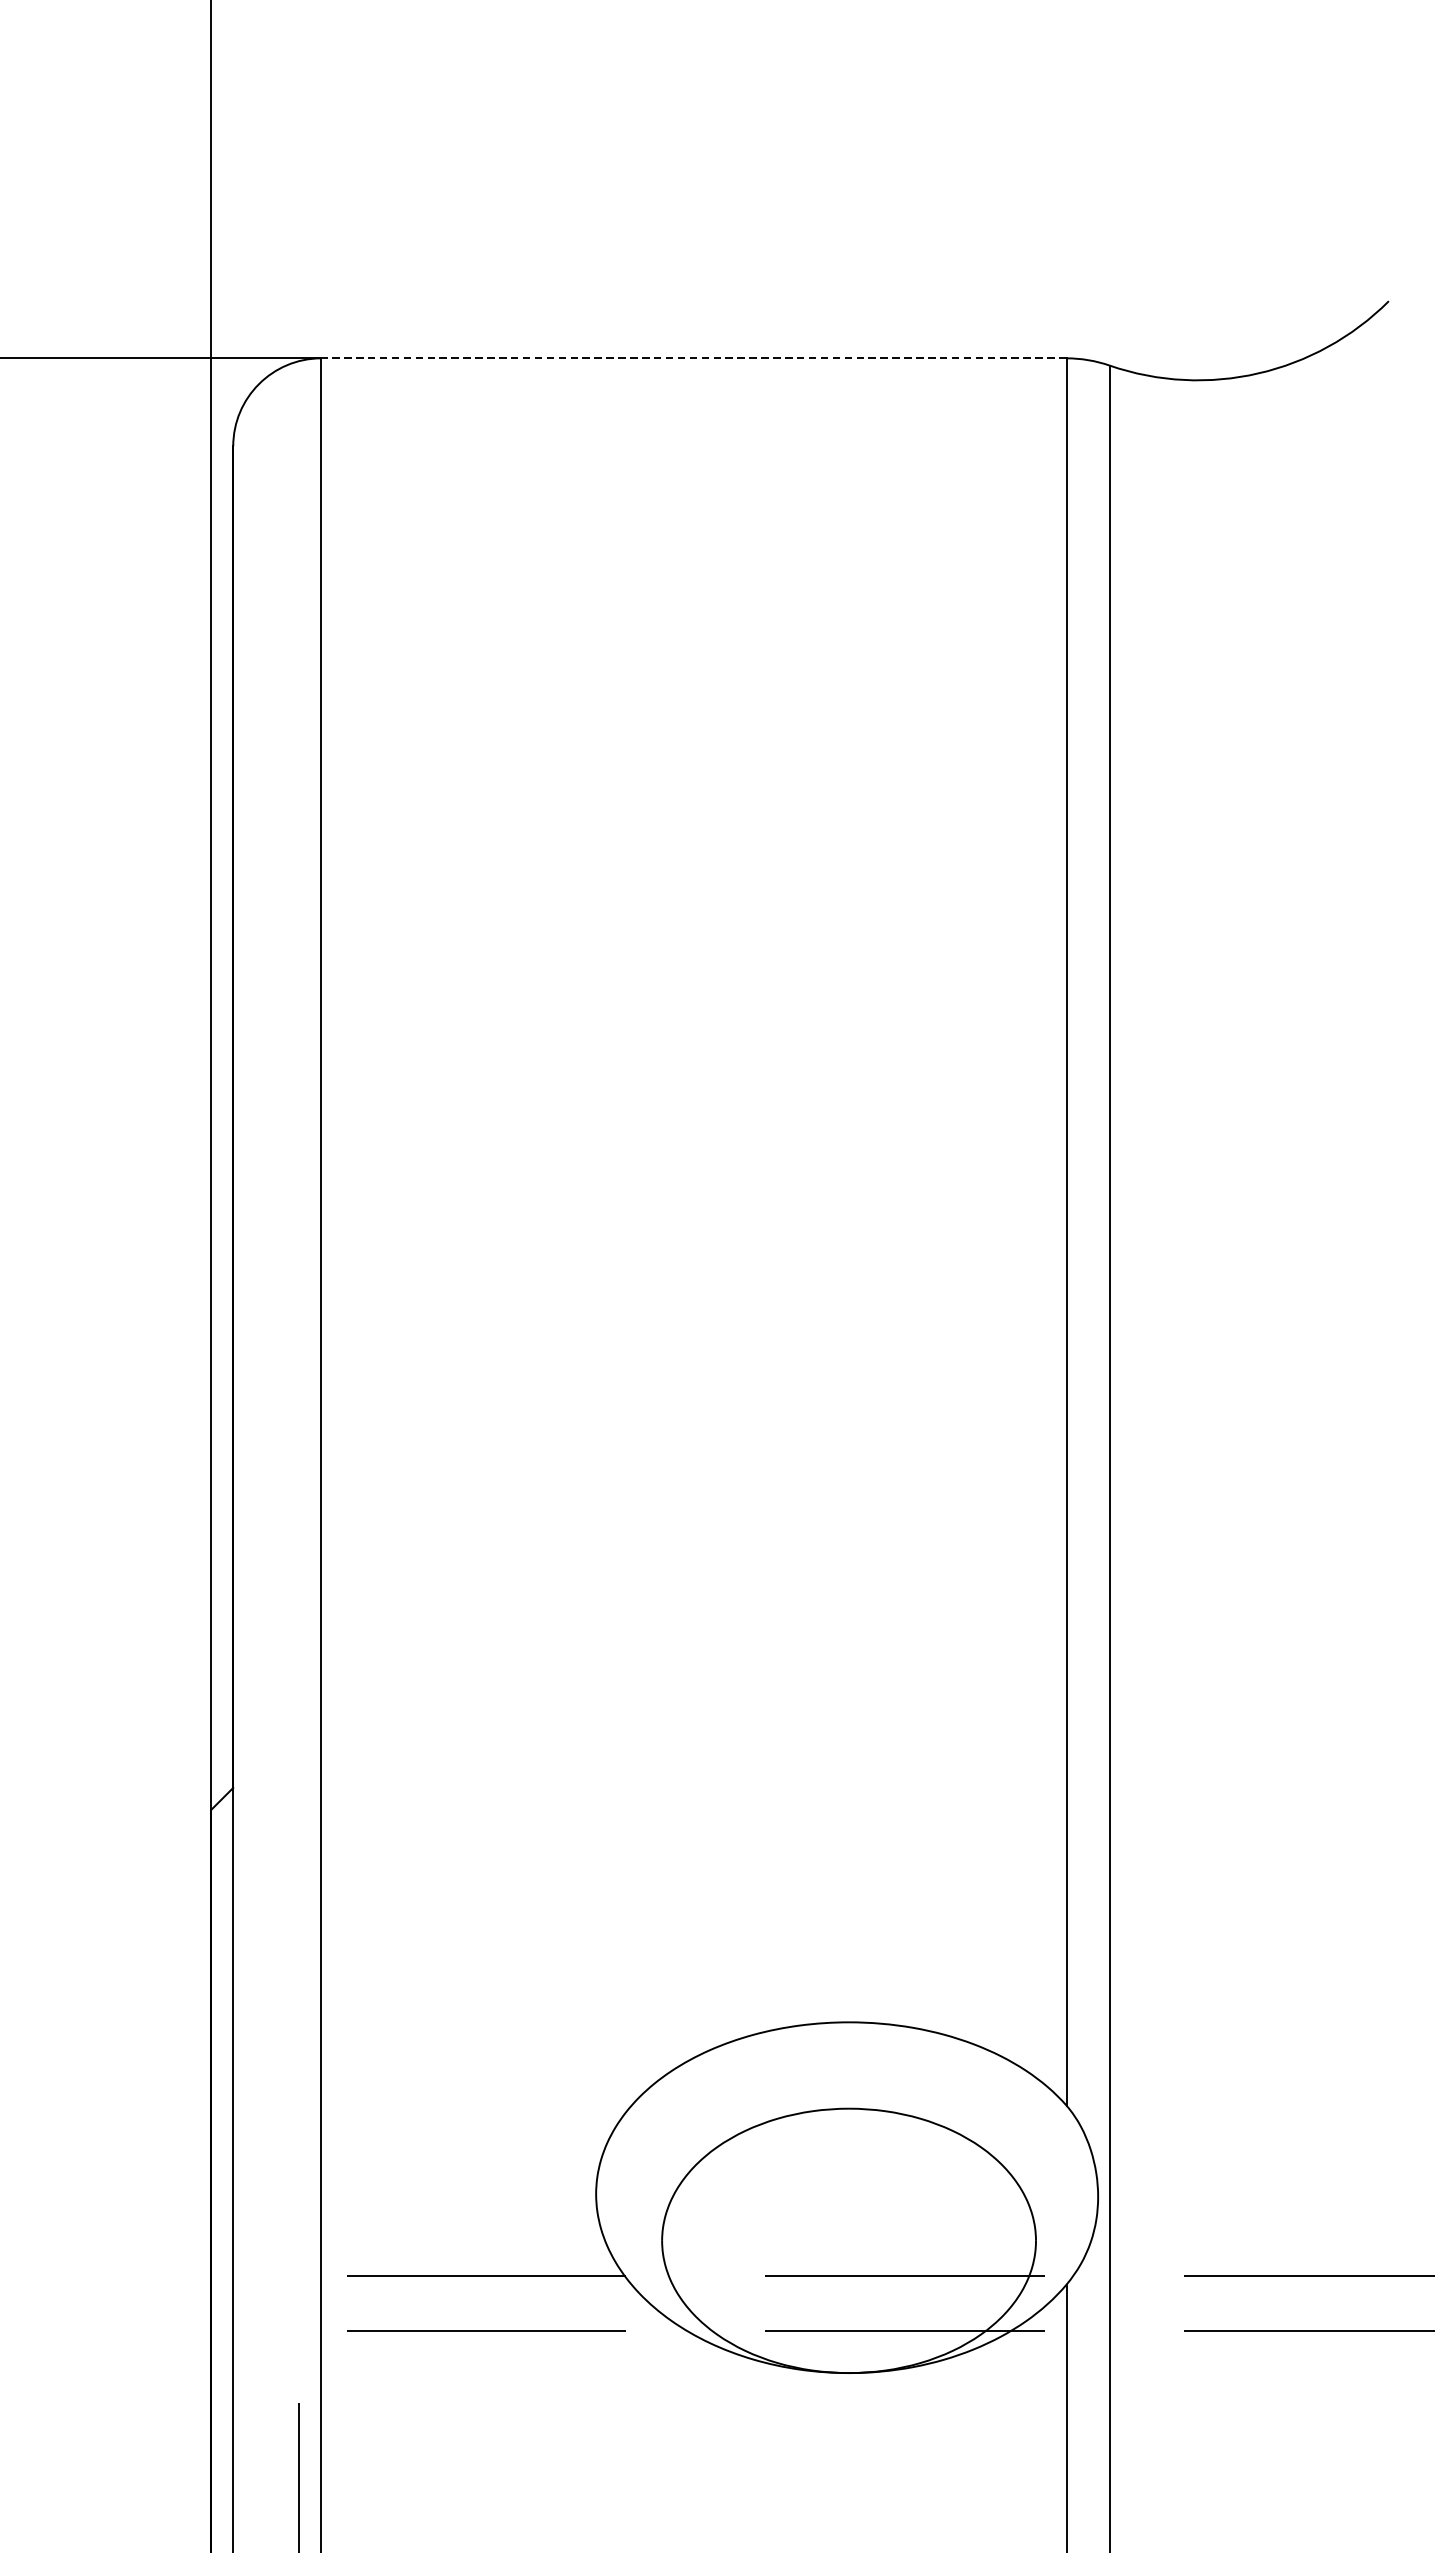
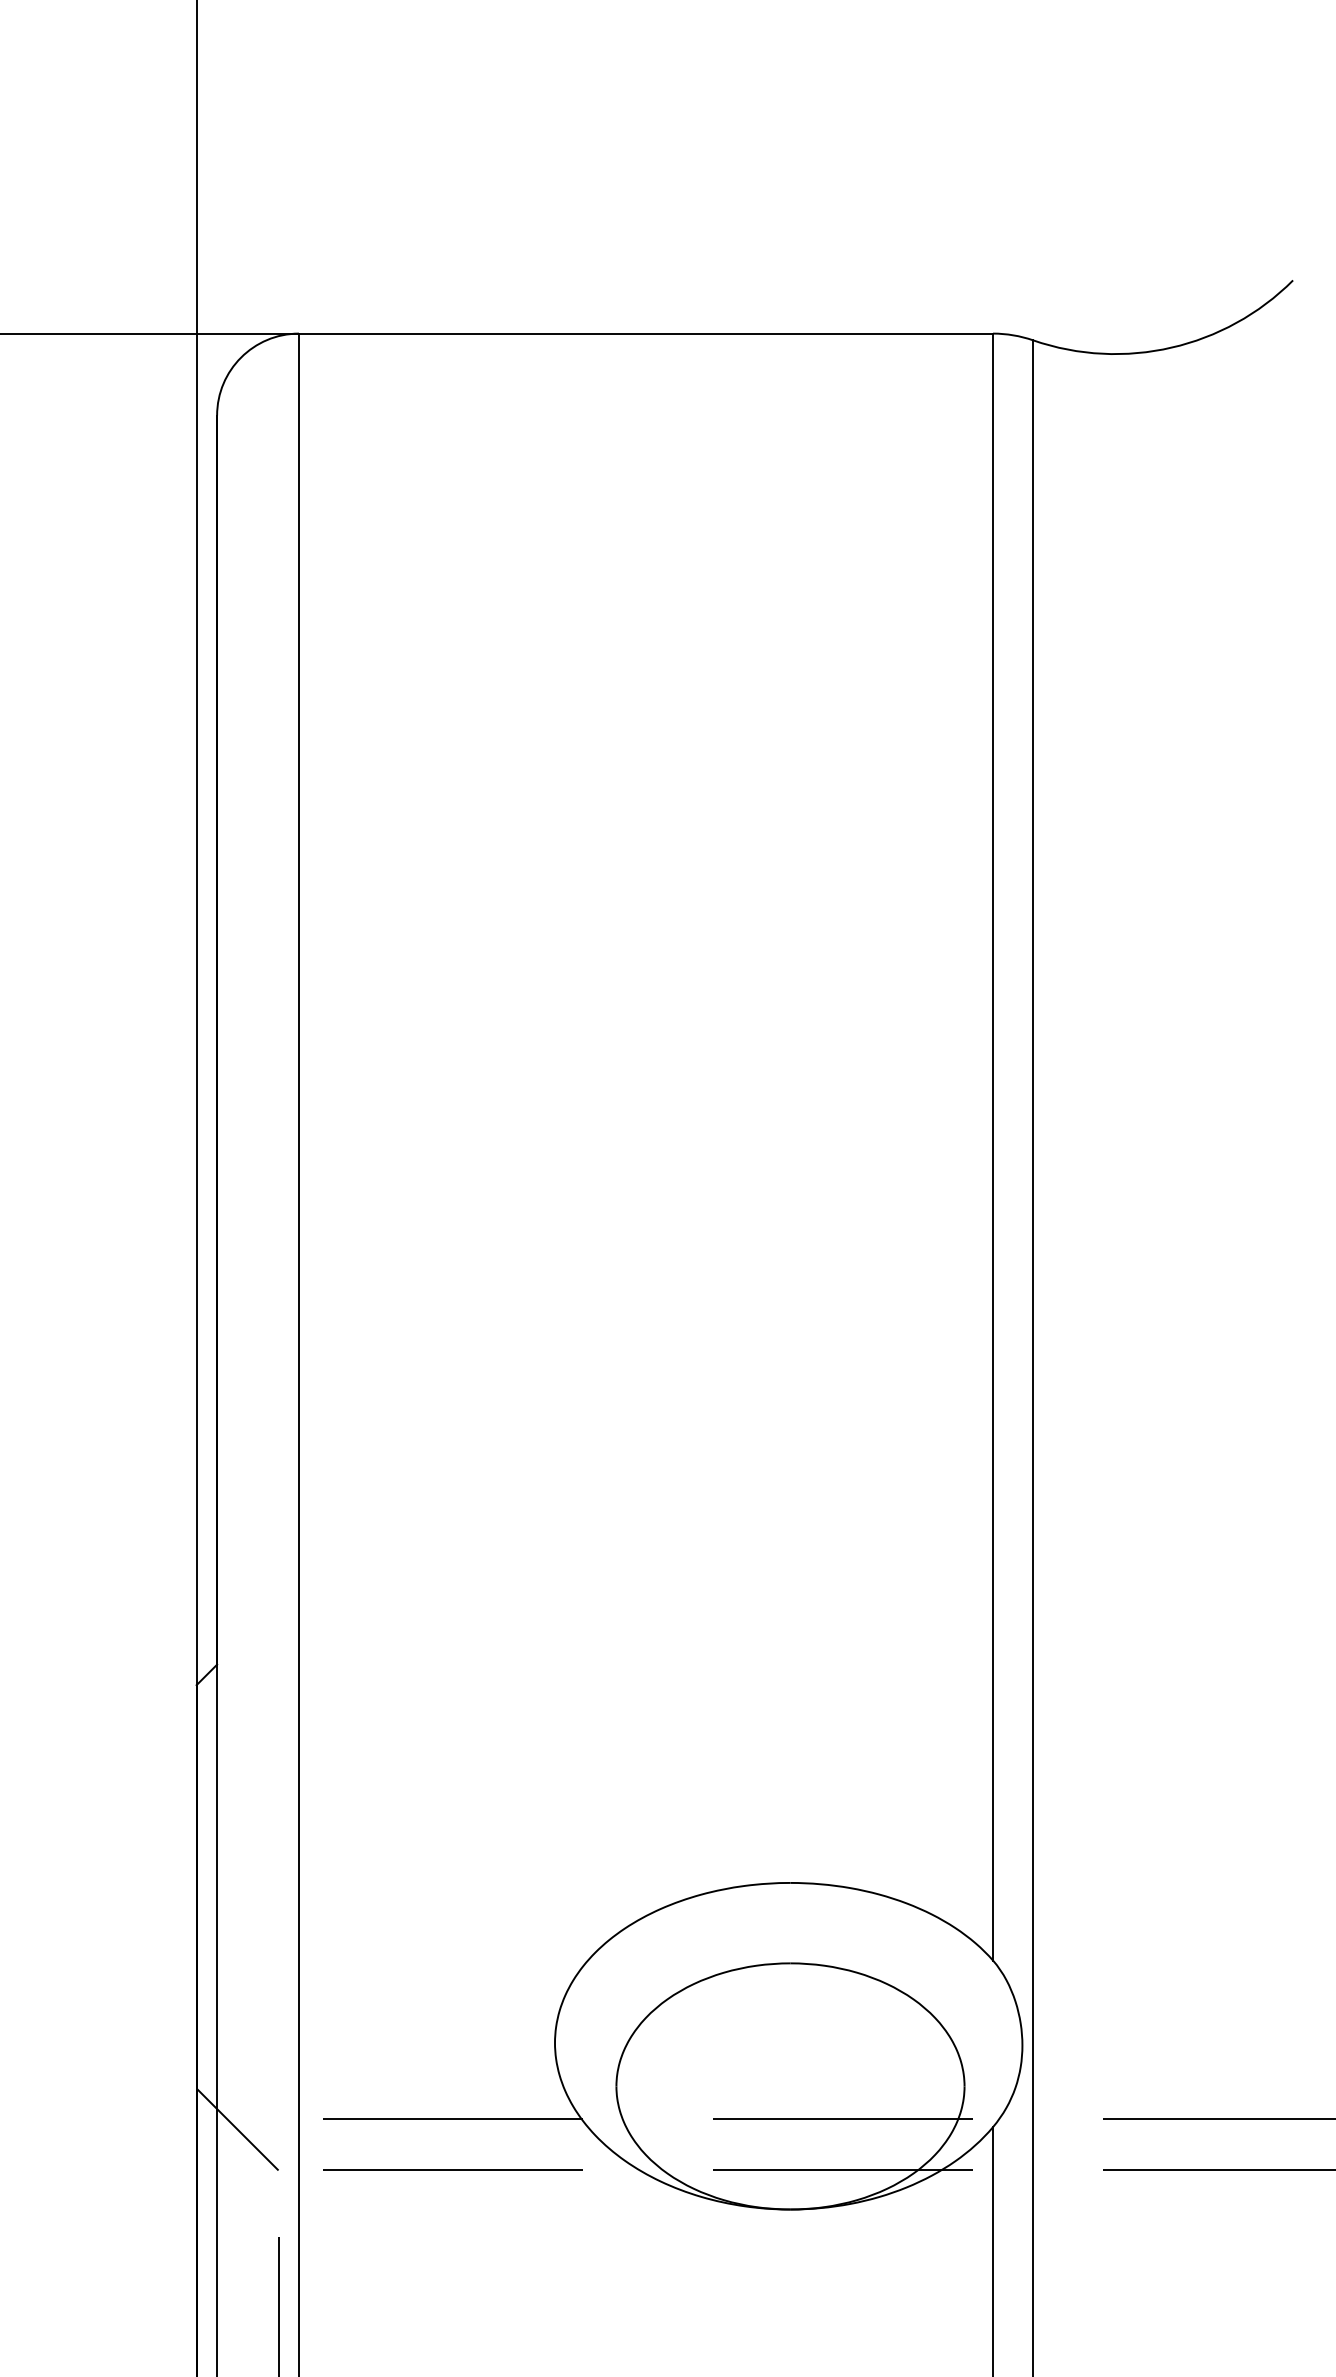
line: (693, 358) -> (645, 333), dashed -> solid
line: (255, 2287) -> (237, 2129), added

